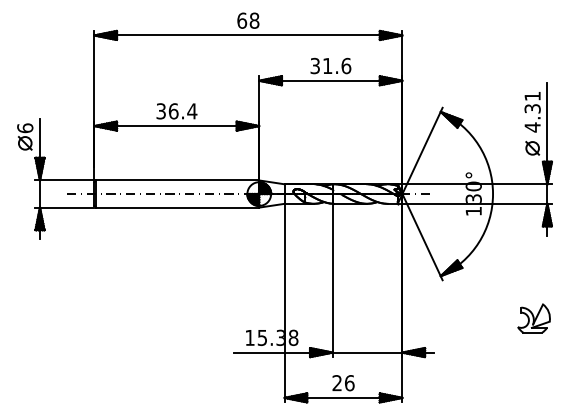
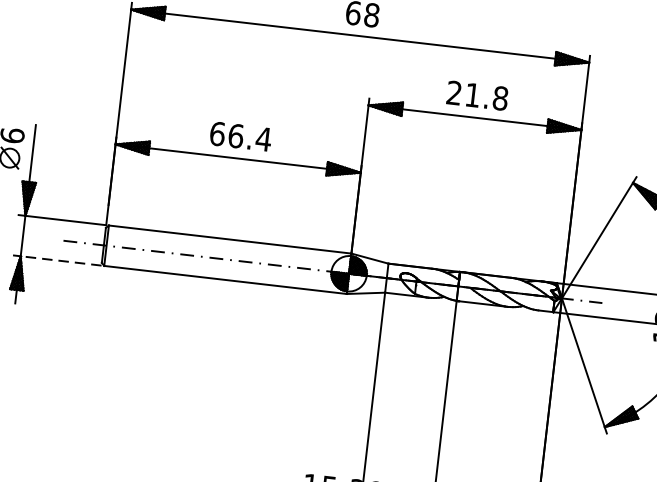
text: (330, 66) -> (476, 96), 31.6 -> 21.8
text: (161, 111) -> (217, 134), 36.4 -> 66.4
line: (66, 207) -> (60, 260), solid -> dashed

